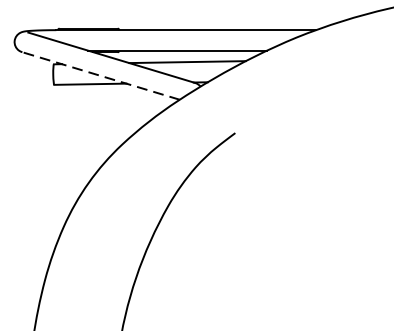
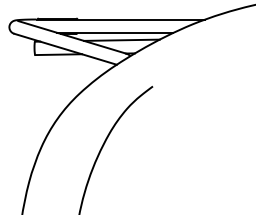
line: (100, 76) -> (65, 49), dashed -> solid

